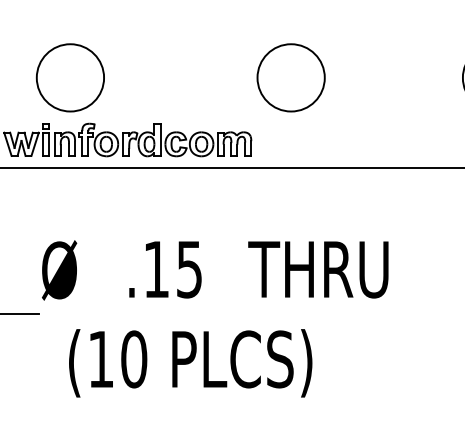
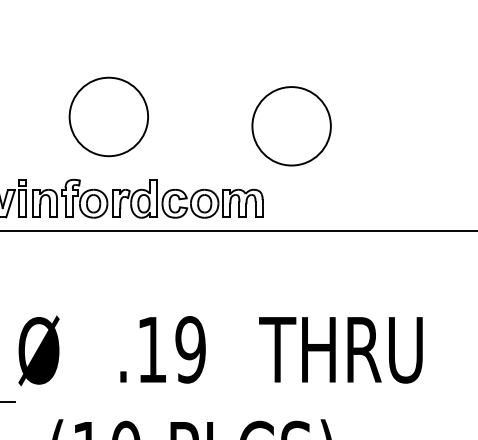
circle: (69, 77) -> (107, 116), moved
circle: (290, 77) -> (290, 125), moved
text: (189, 269) -> (190, 349), .15 -> .19

